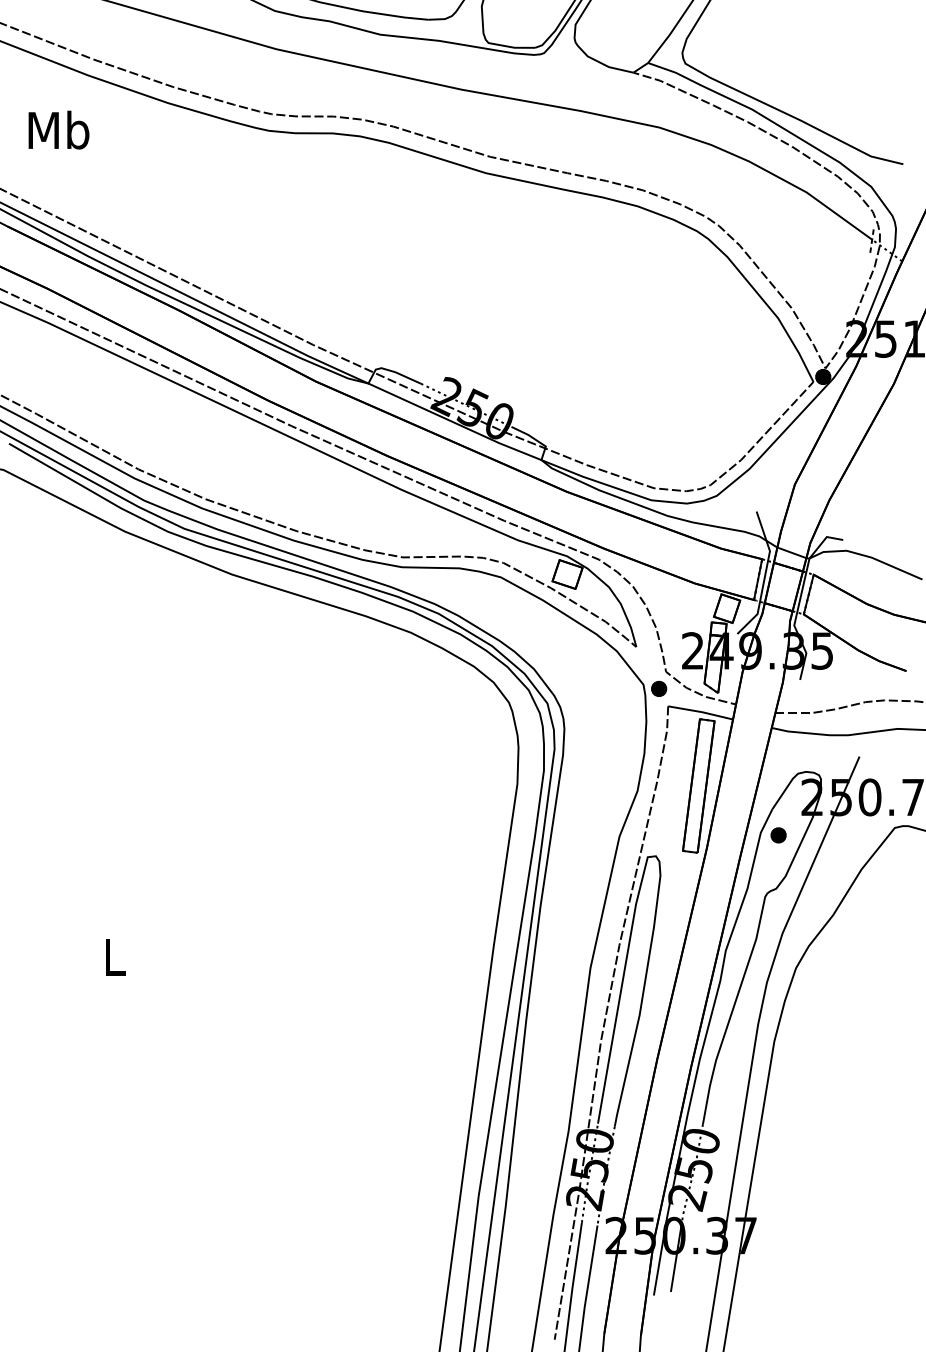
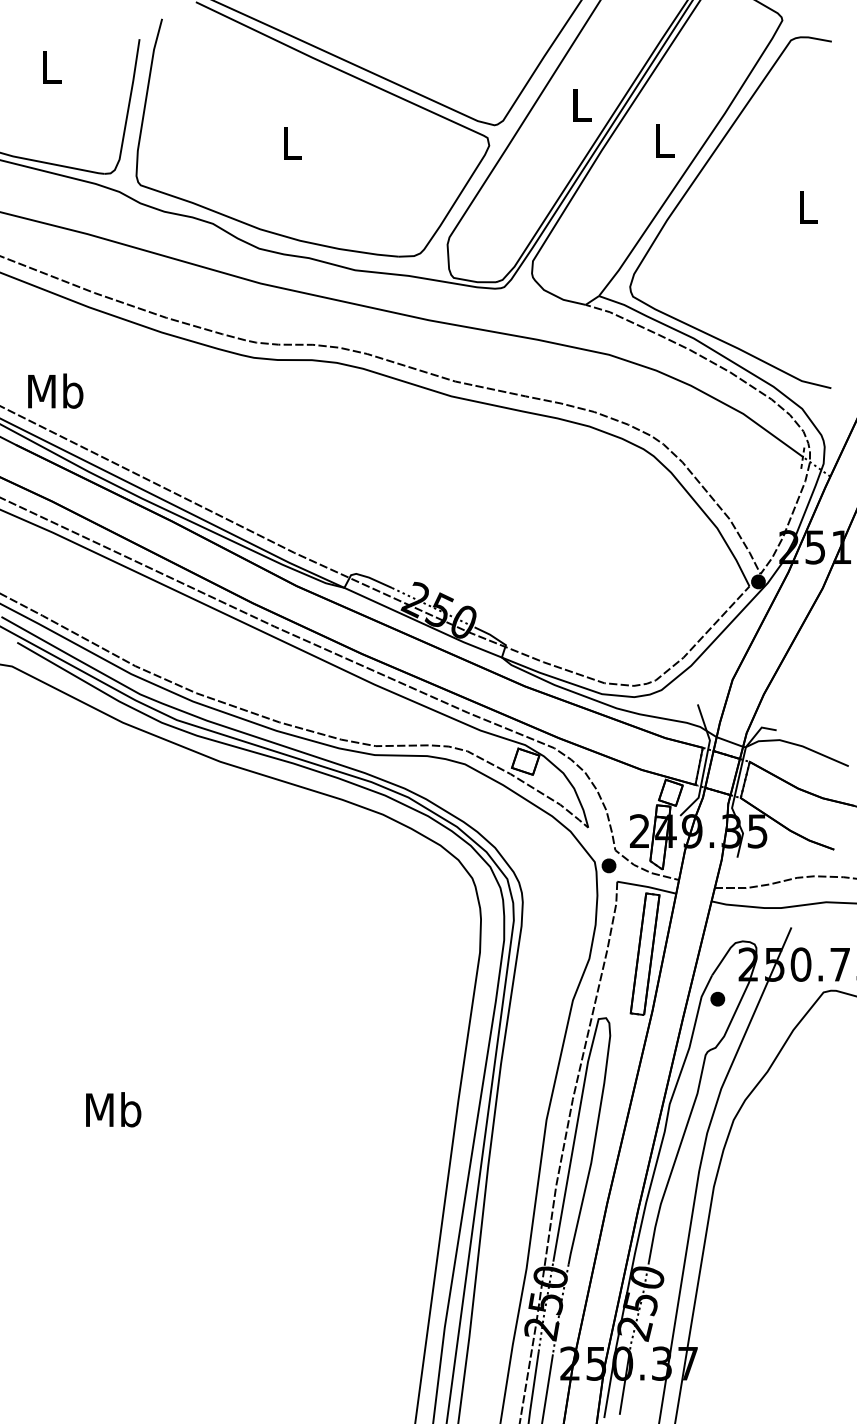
text: (58, 129) -> (55, 390), moved
text: (114, 956) -> (113, 1109), L -> Mb

